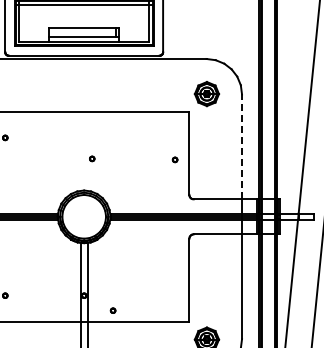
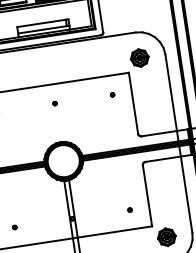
line: (242, 146) -> (171, 92), dashed -> solid
part: (92, 158) -> (55, 103), moved
part: (174, 159) -> (112, 94), moved
part: (112, 310) -> (129, 209), moved

